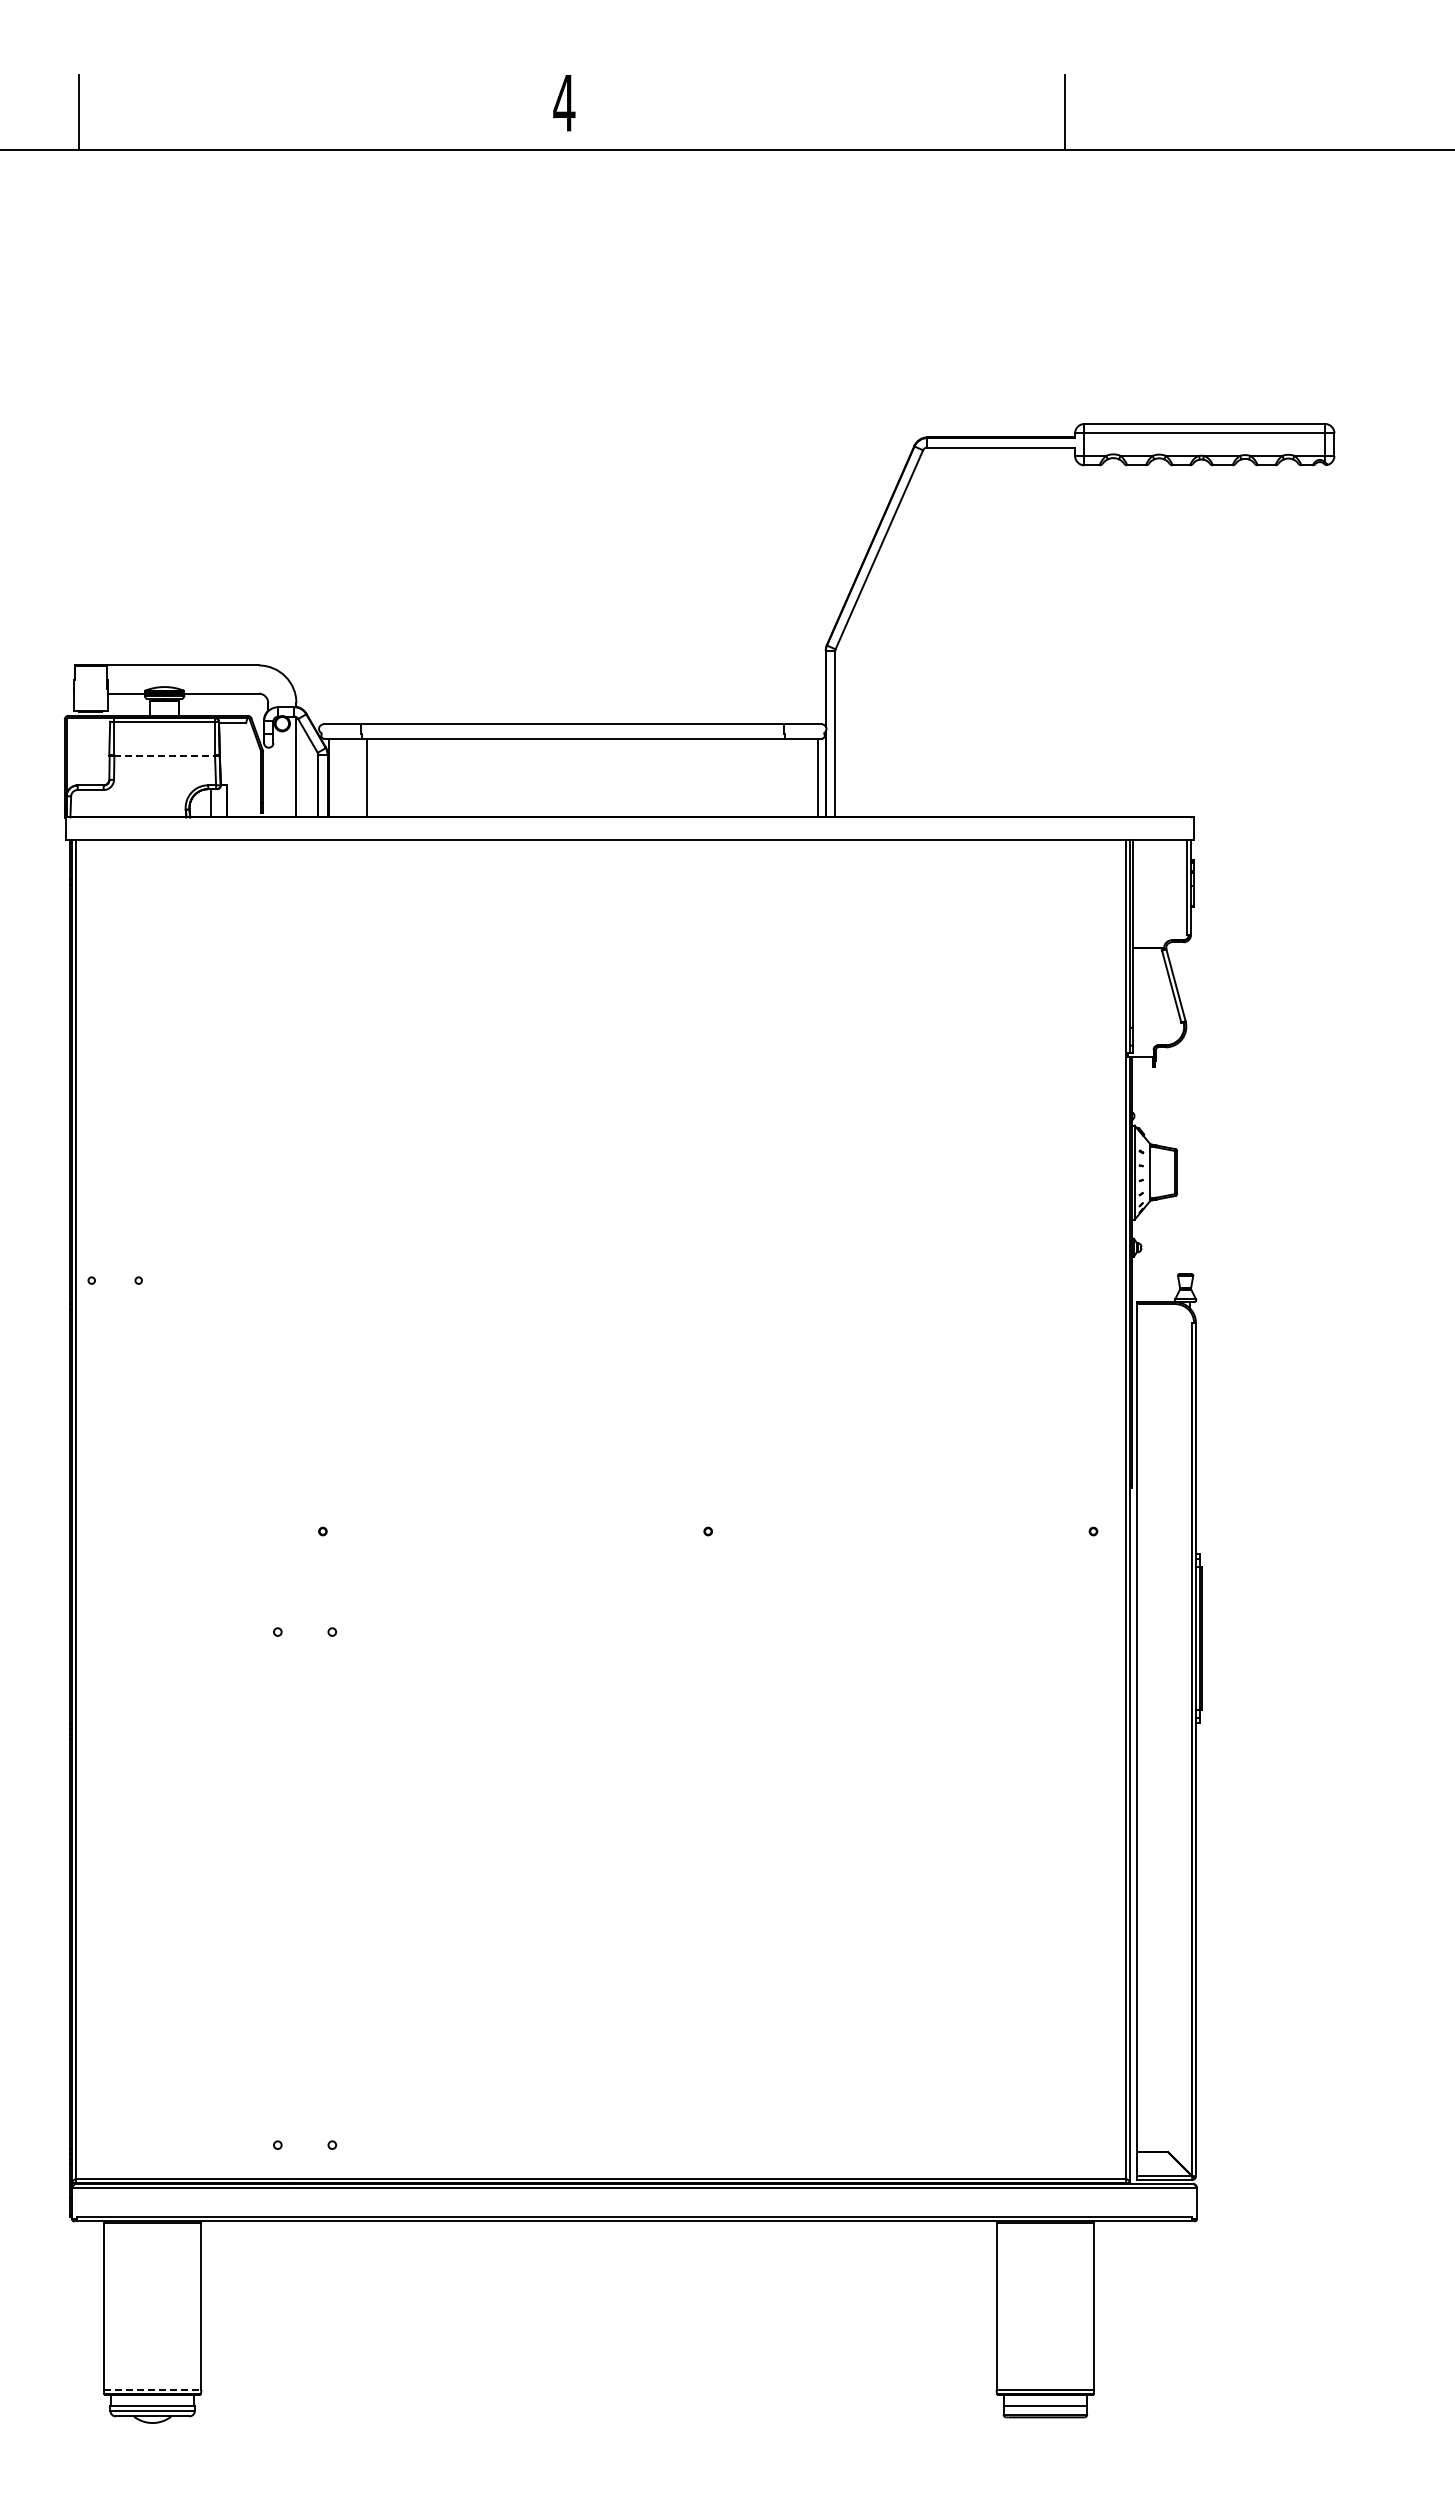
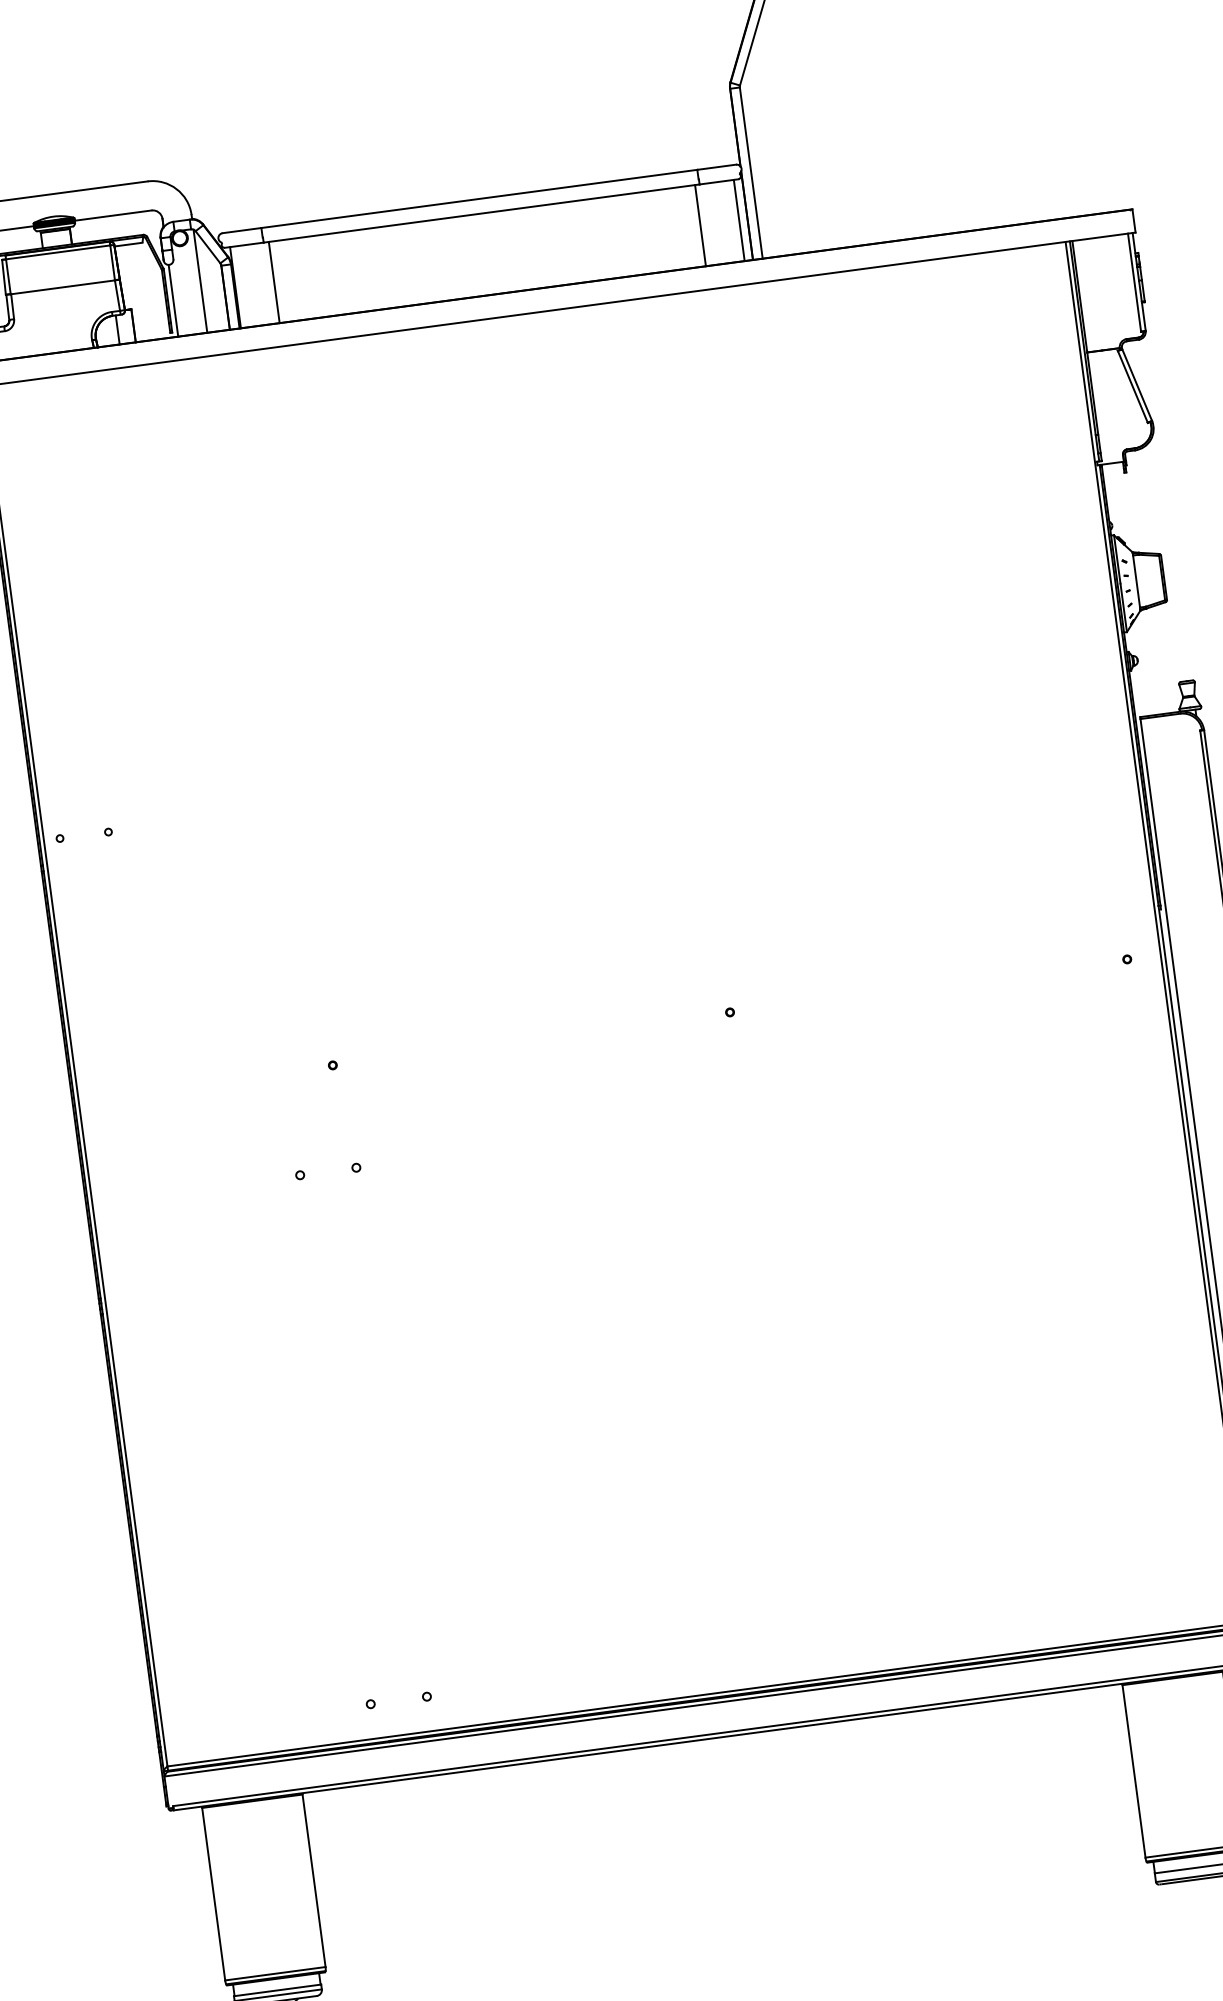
line: (164, 755) -> (62, 287), dashed -> solid
line: (780, 777) -> (700, 225), added
line: (268, 782) -> (173, 300), added
line: (152, 2389) -> (275, 1973), dashed -> solid

